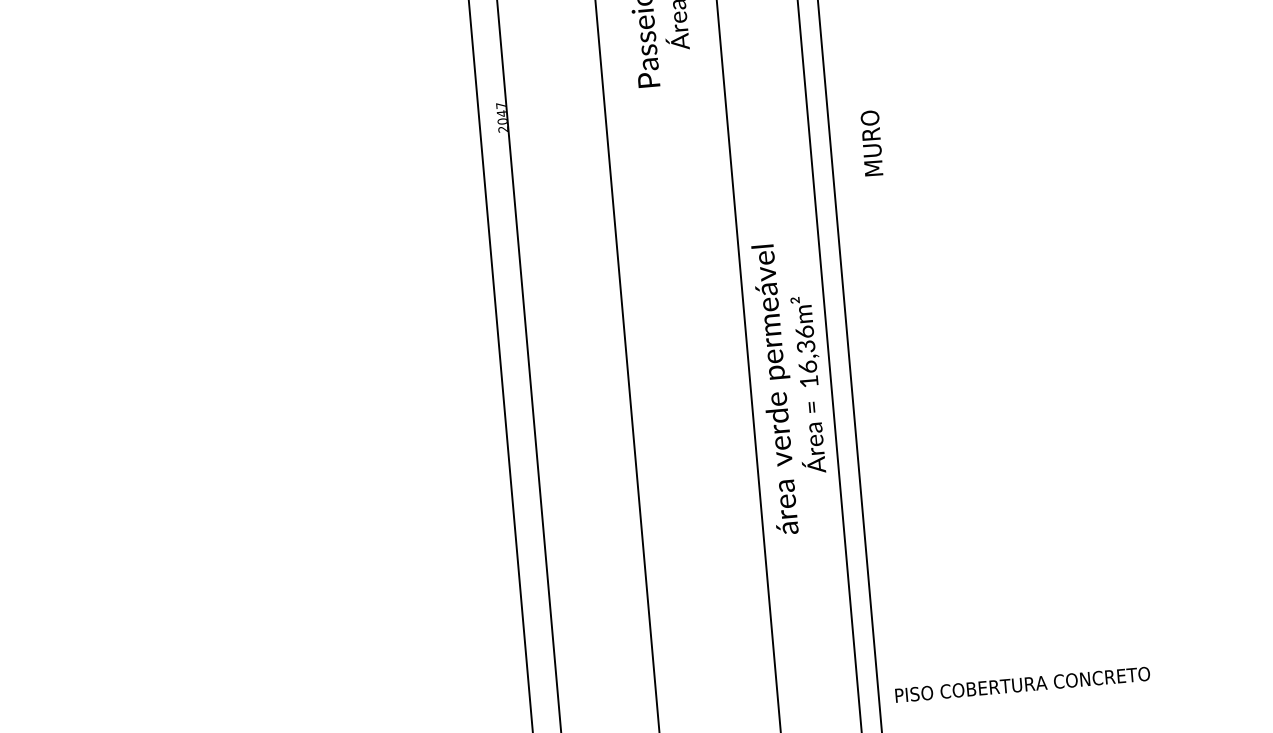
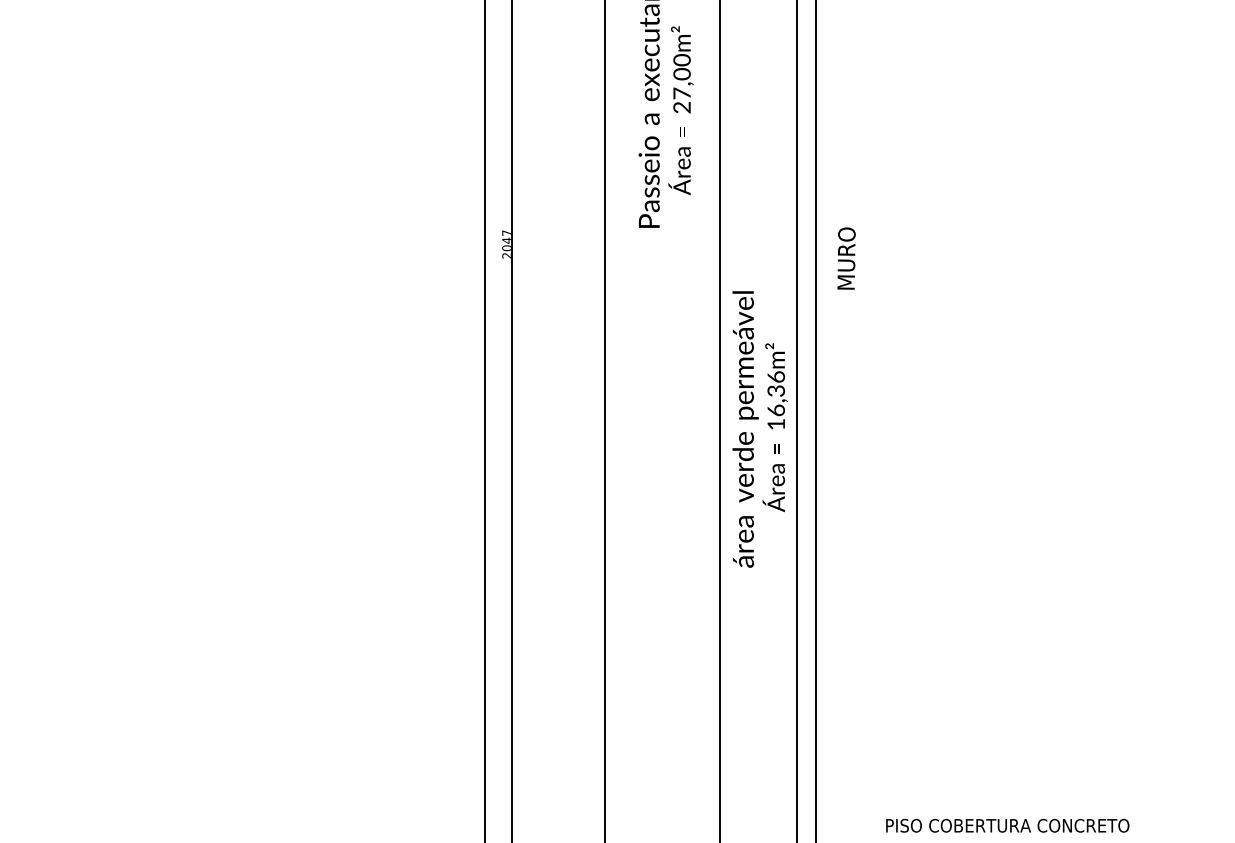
text: (871, 143) -> (846, 258), moved
text: (792, 388) -> (759, 429), moved
text: (1022, 684) -> (1007, 825), moved

